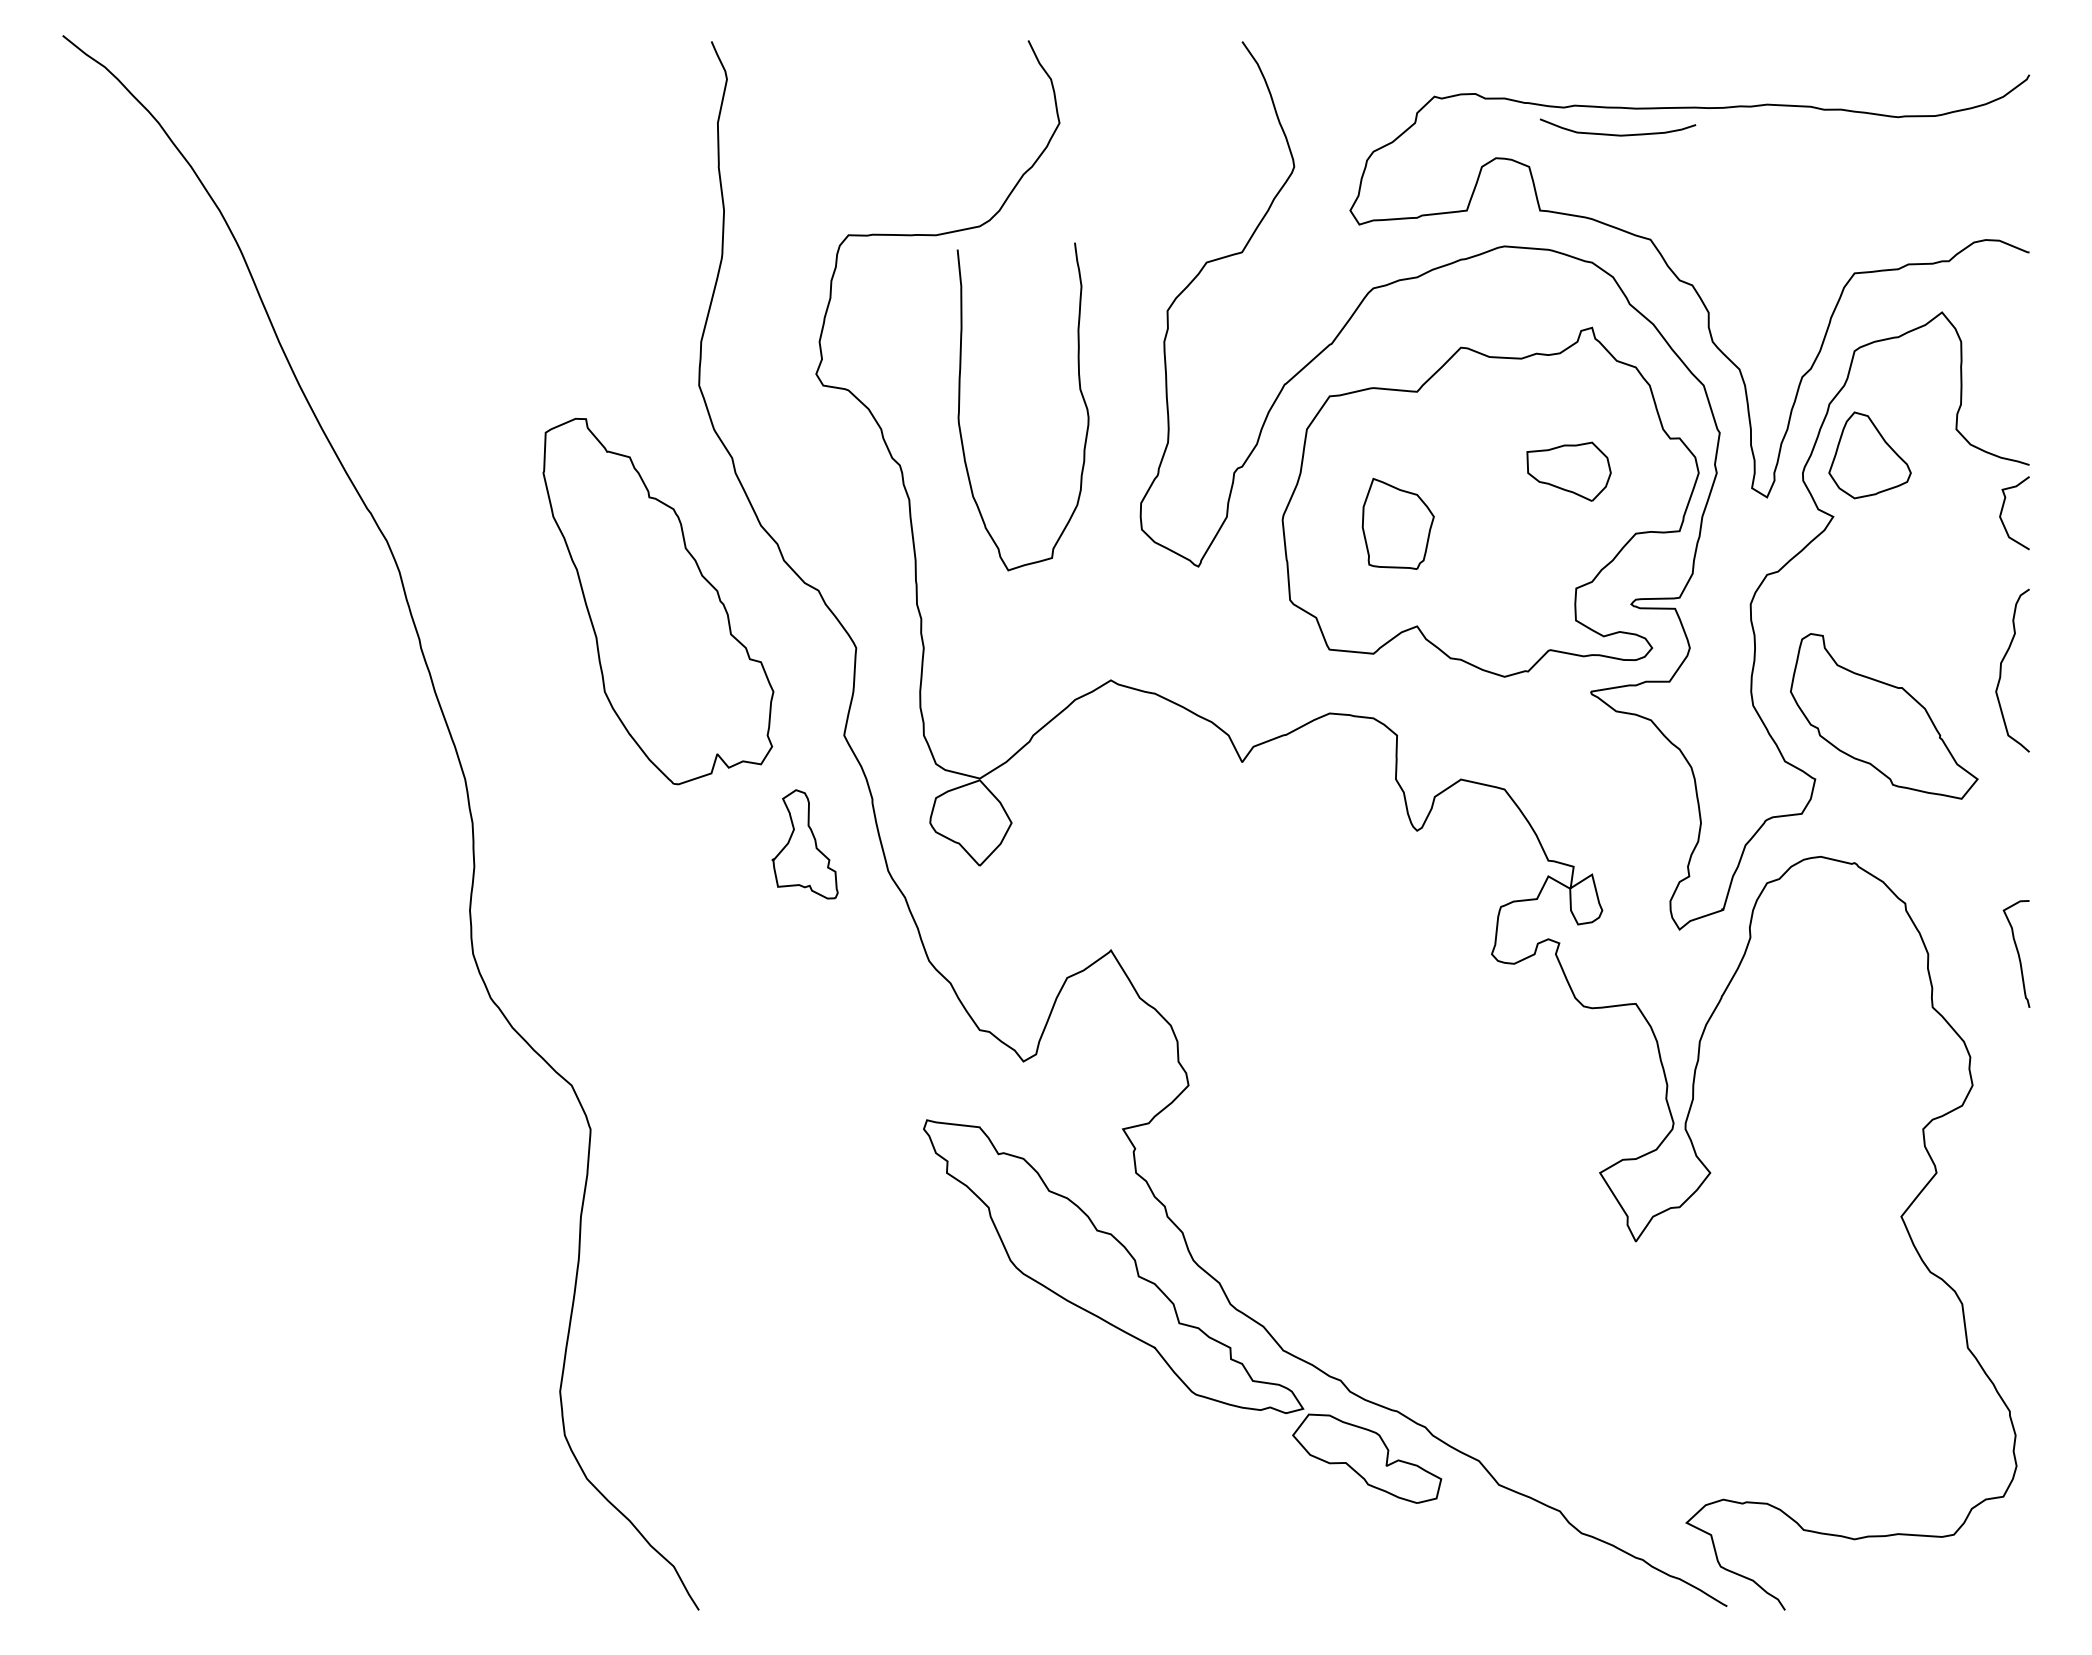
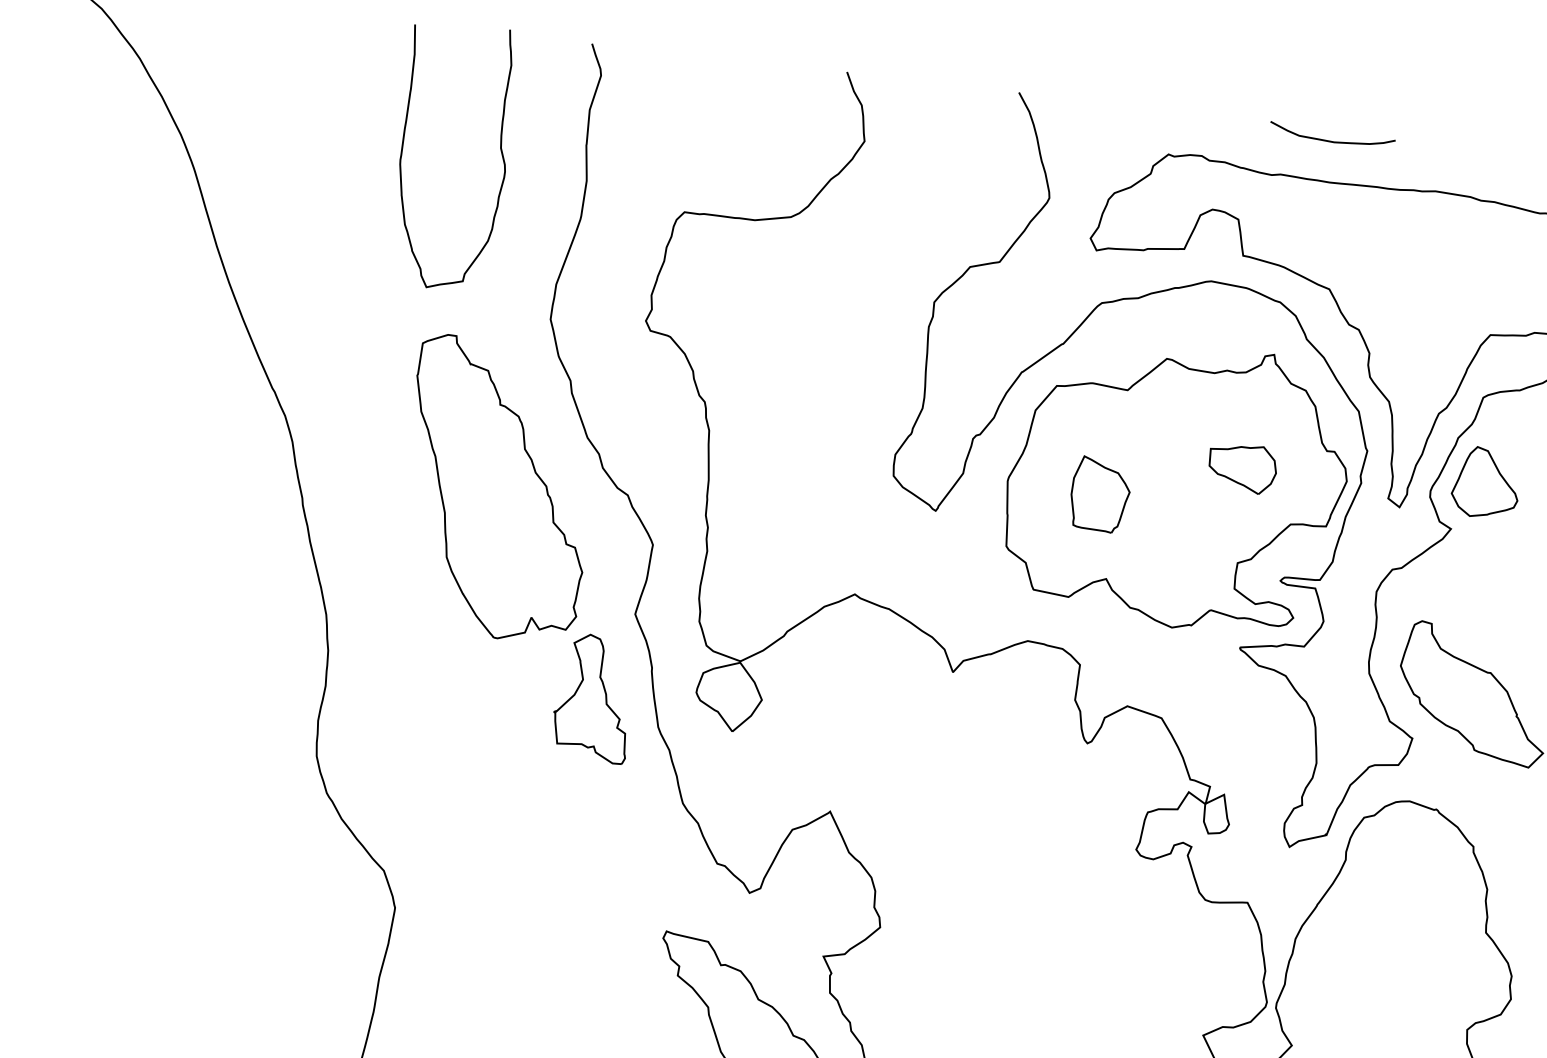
curve: (1617, 134) -> (1331, 141), moved
curve: (1079, 390) -> (500, 149), moved
part: (804, 844) -> (593, 698), size x1.43

